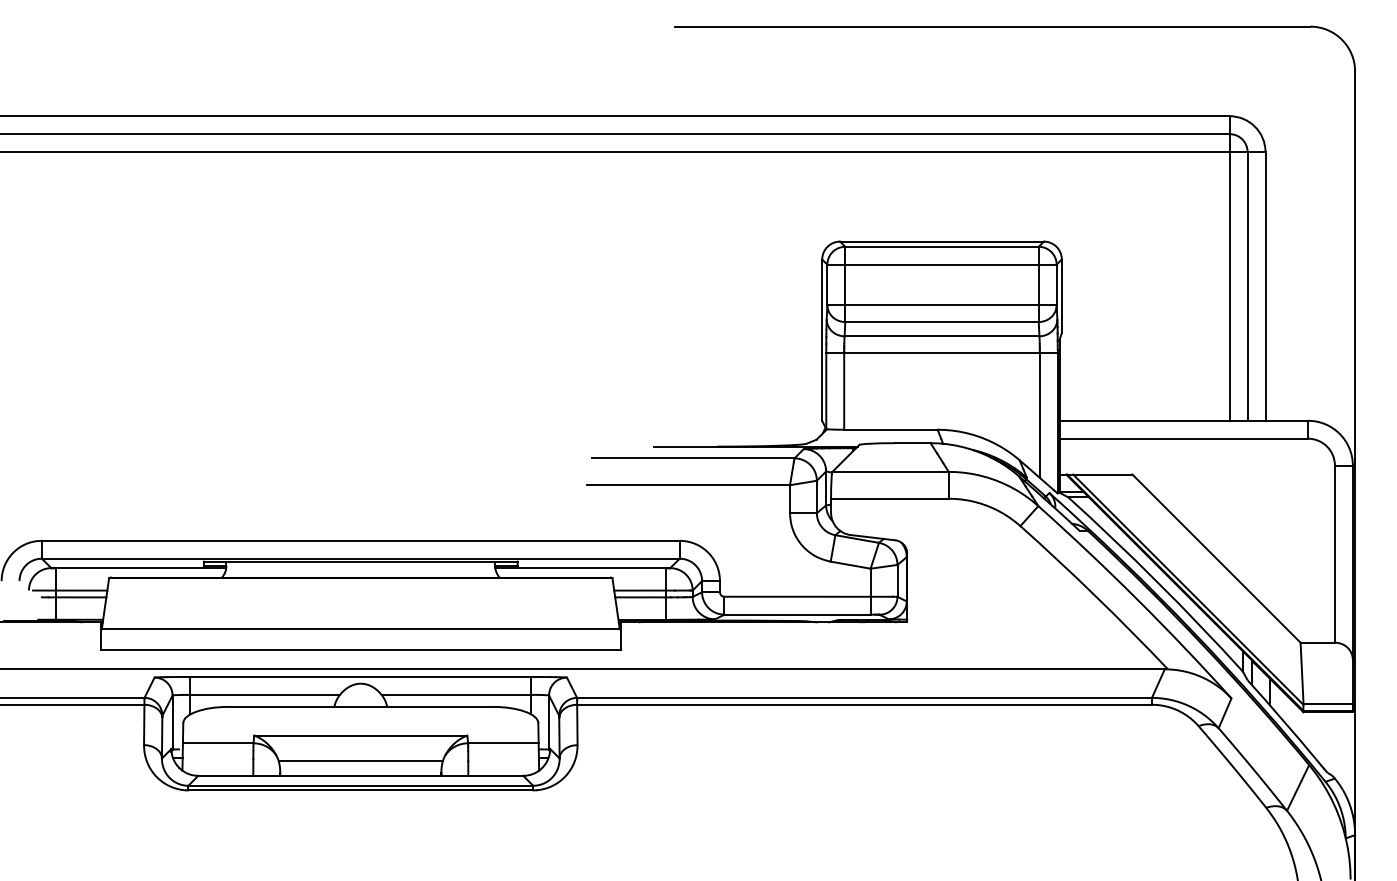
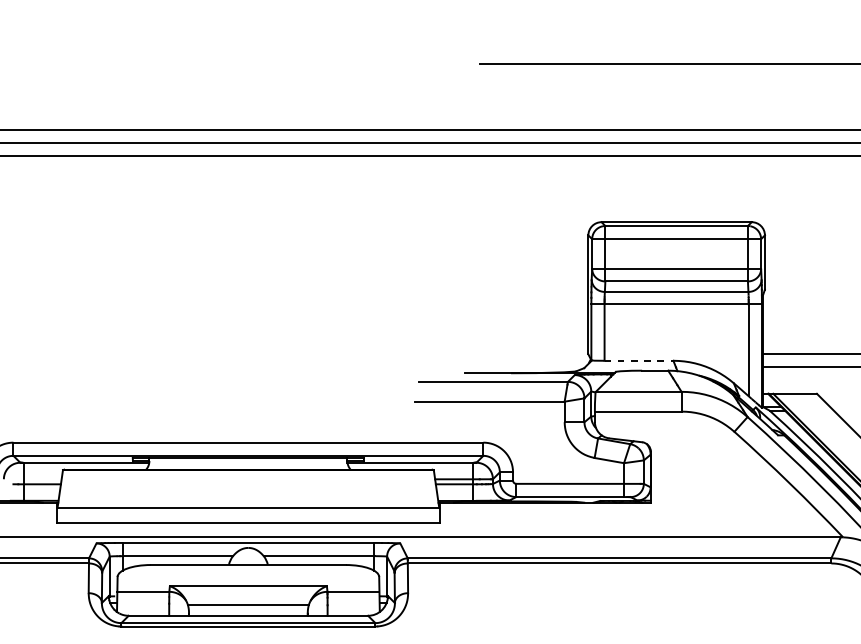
line: (890, 429) -> (638, 360), solid -> dashed
line: (70, 590) -> (34, 479), removed

